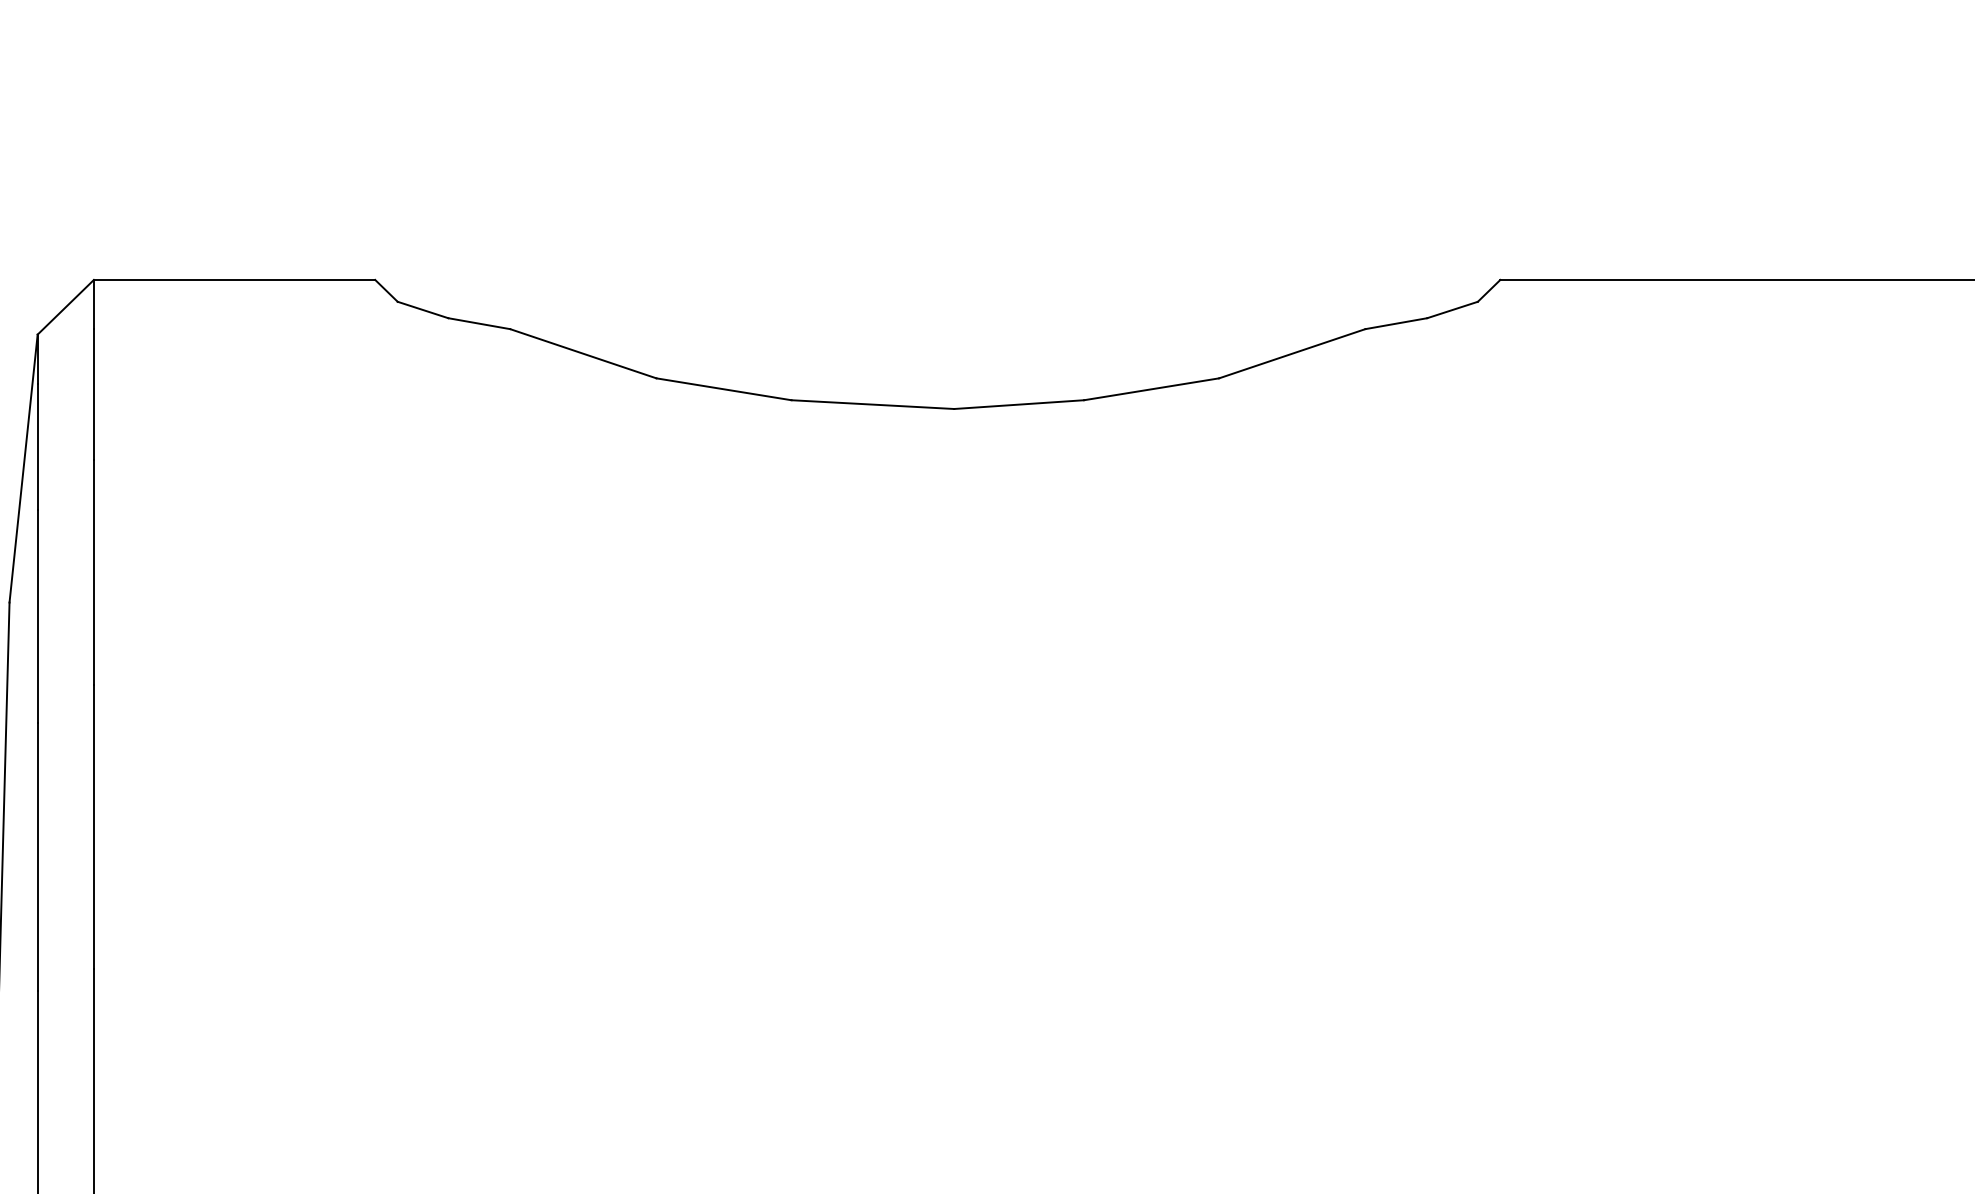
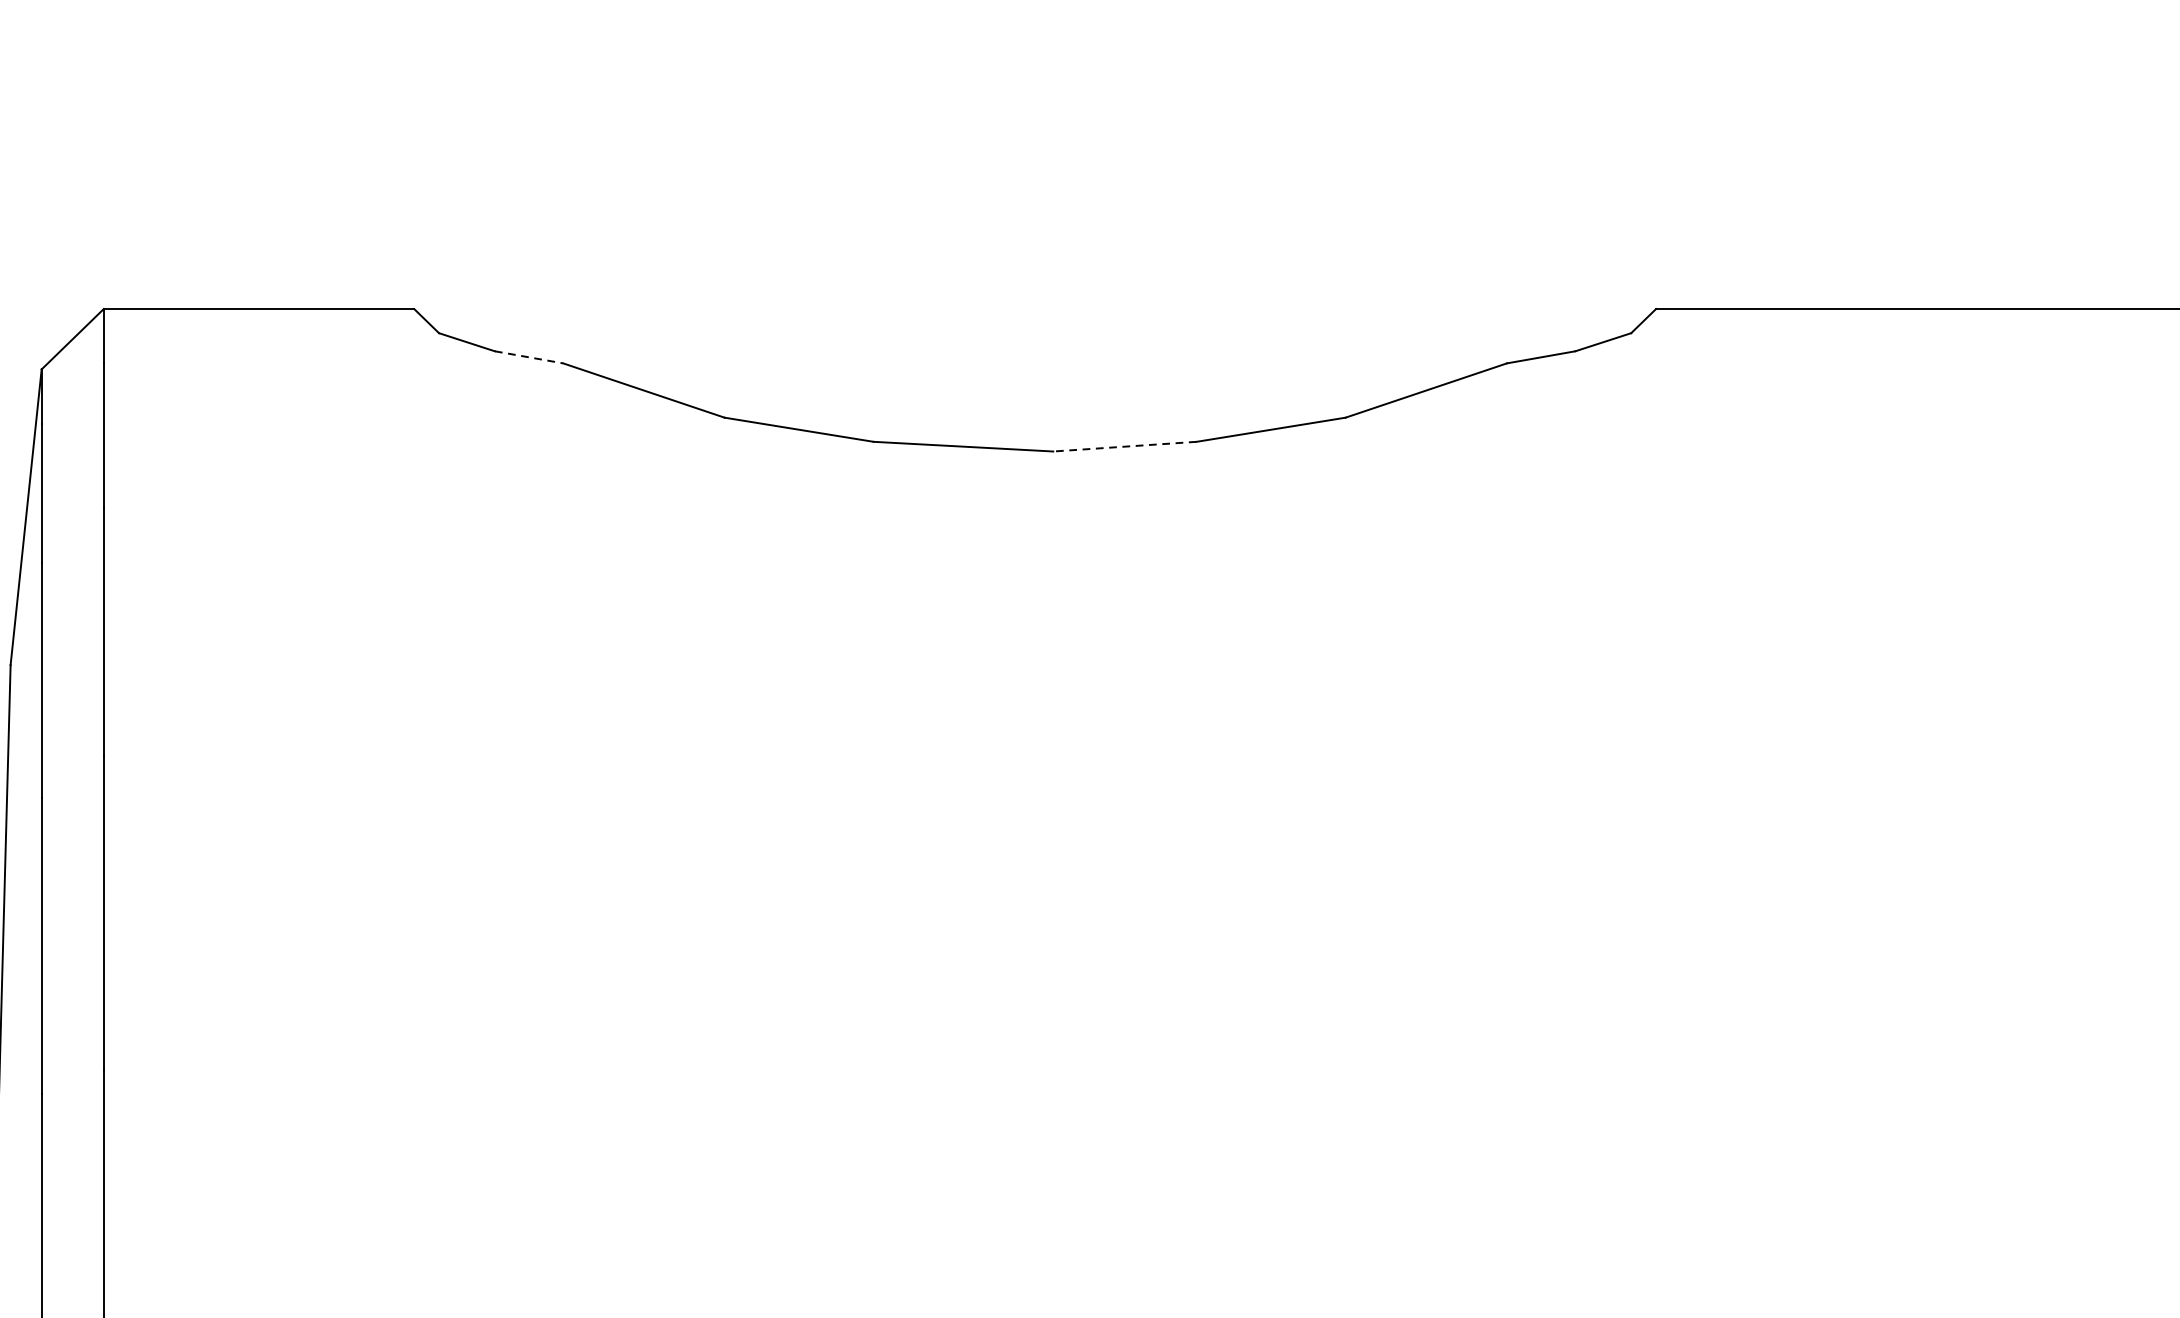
line: (479, 323) -> (529, 357), solid -> dashed
line: (1018, 404) -> (1124, 446), solid -> dashed

